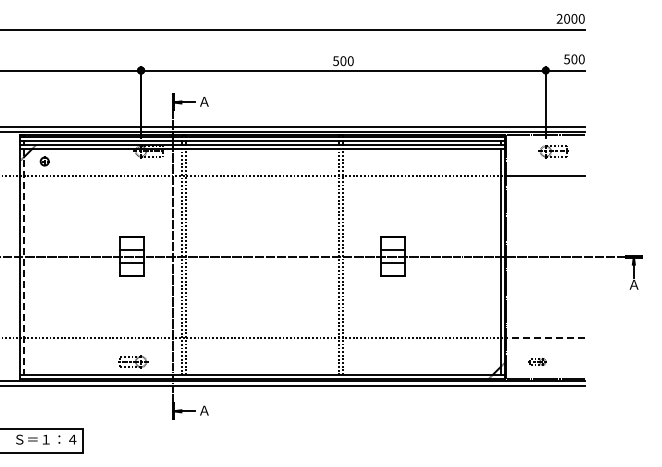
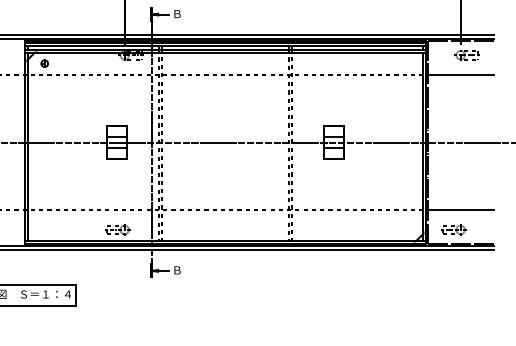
text: (204, 101) -> (177, 13), Ａ -> Ｂ
line: (24, 261) -> (27, 146), dashed -> solid
line: (544, 337) -> (459, 209), dashed -> solid
part: (537, 361) -> (453, 229), size x1.67
text: (204, 410) -> (177, 270), Ａ -> Ｂ

